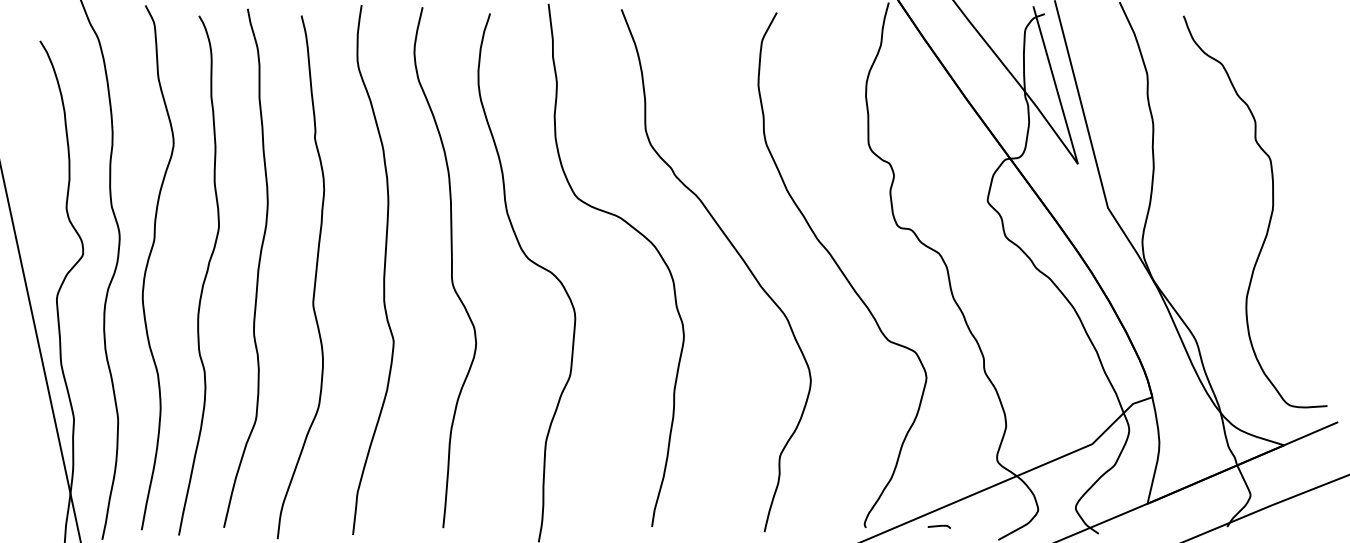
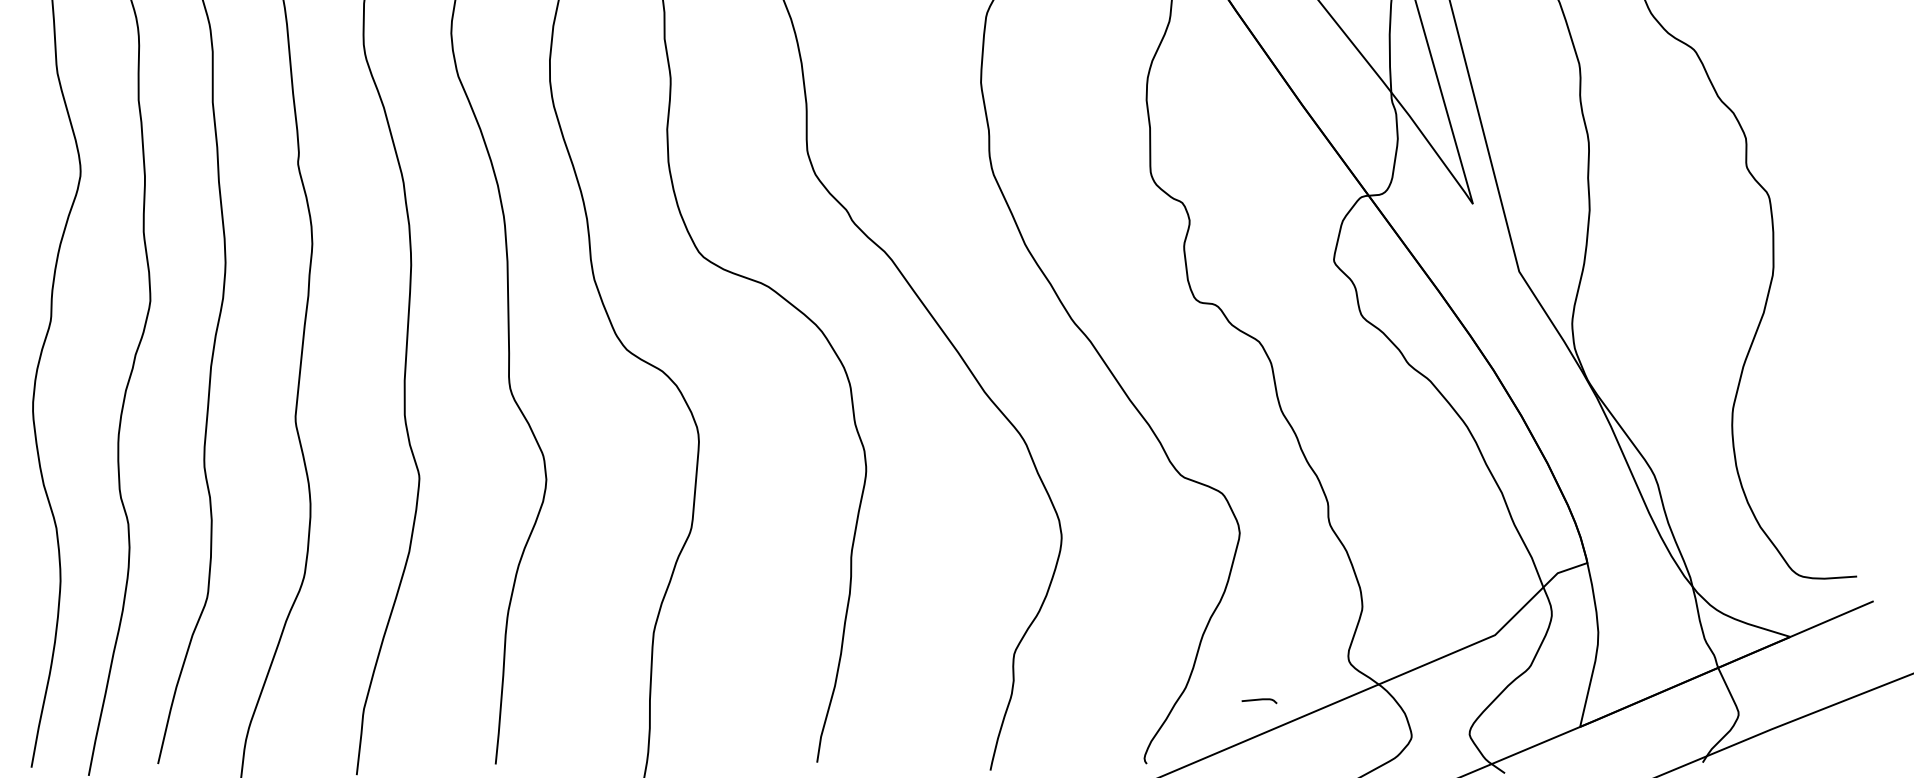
curve: (938, 526) -> (1258, 700), moved

